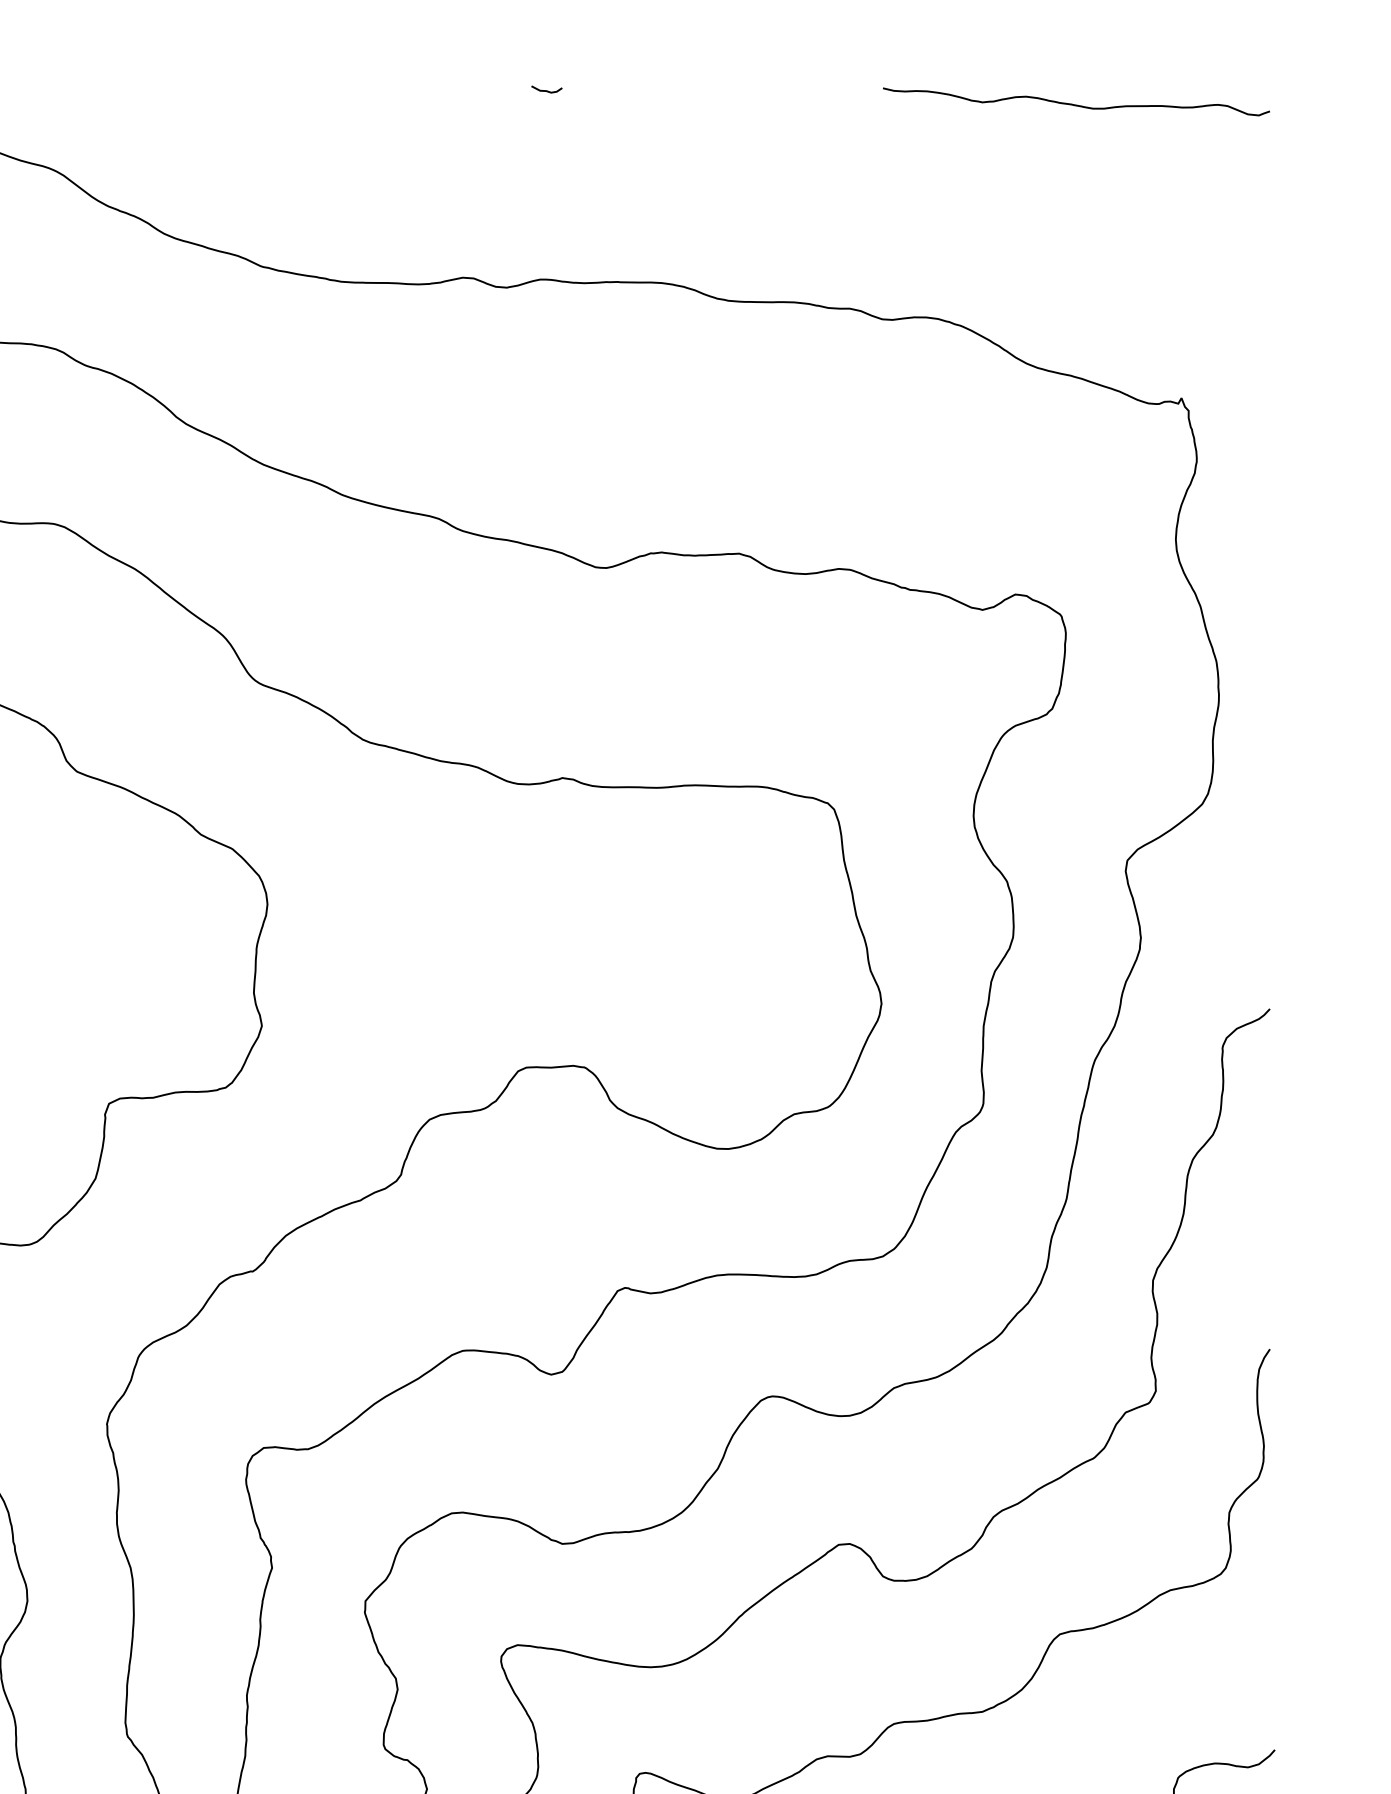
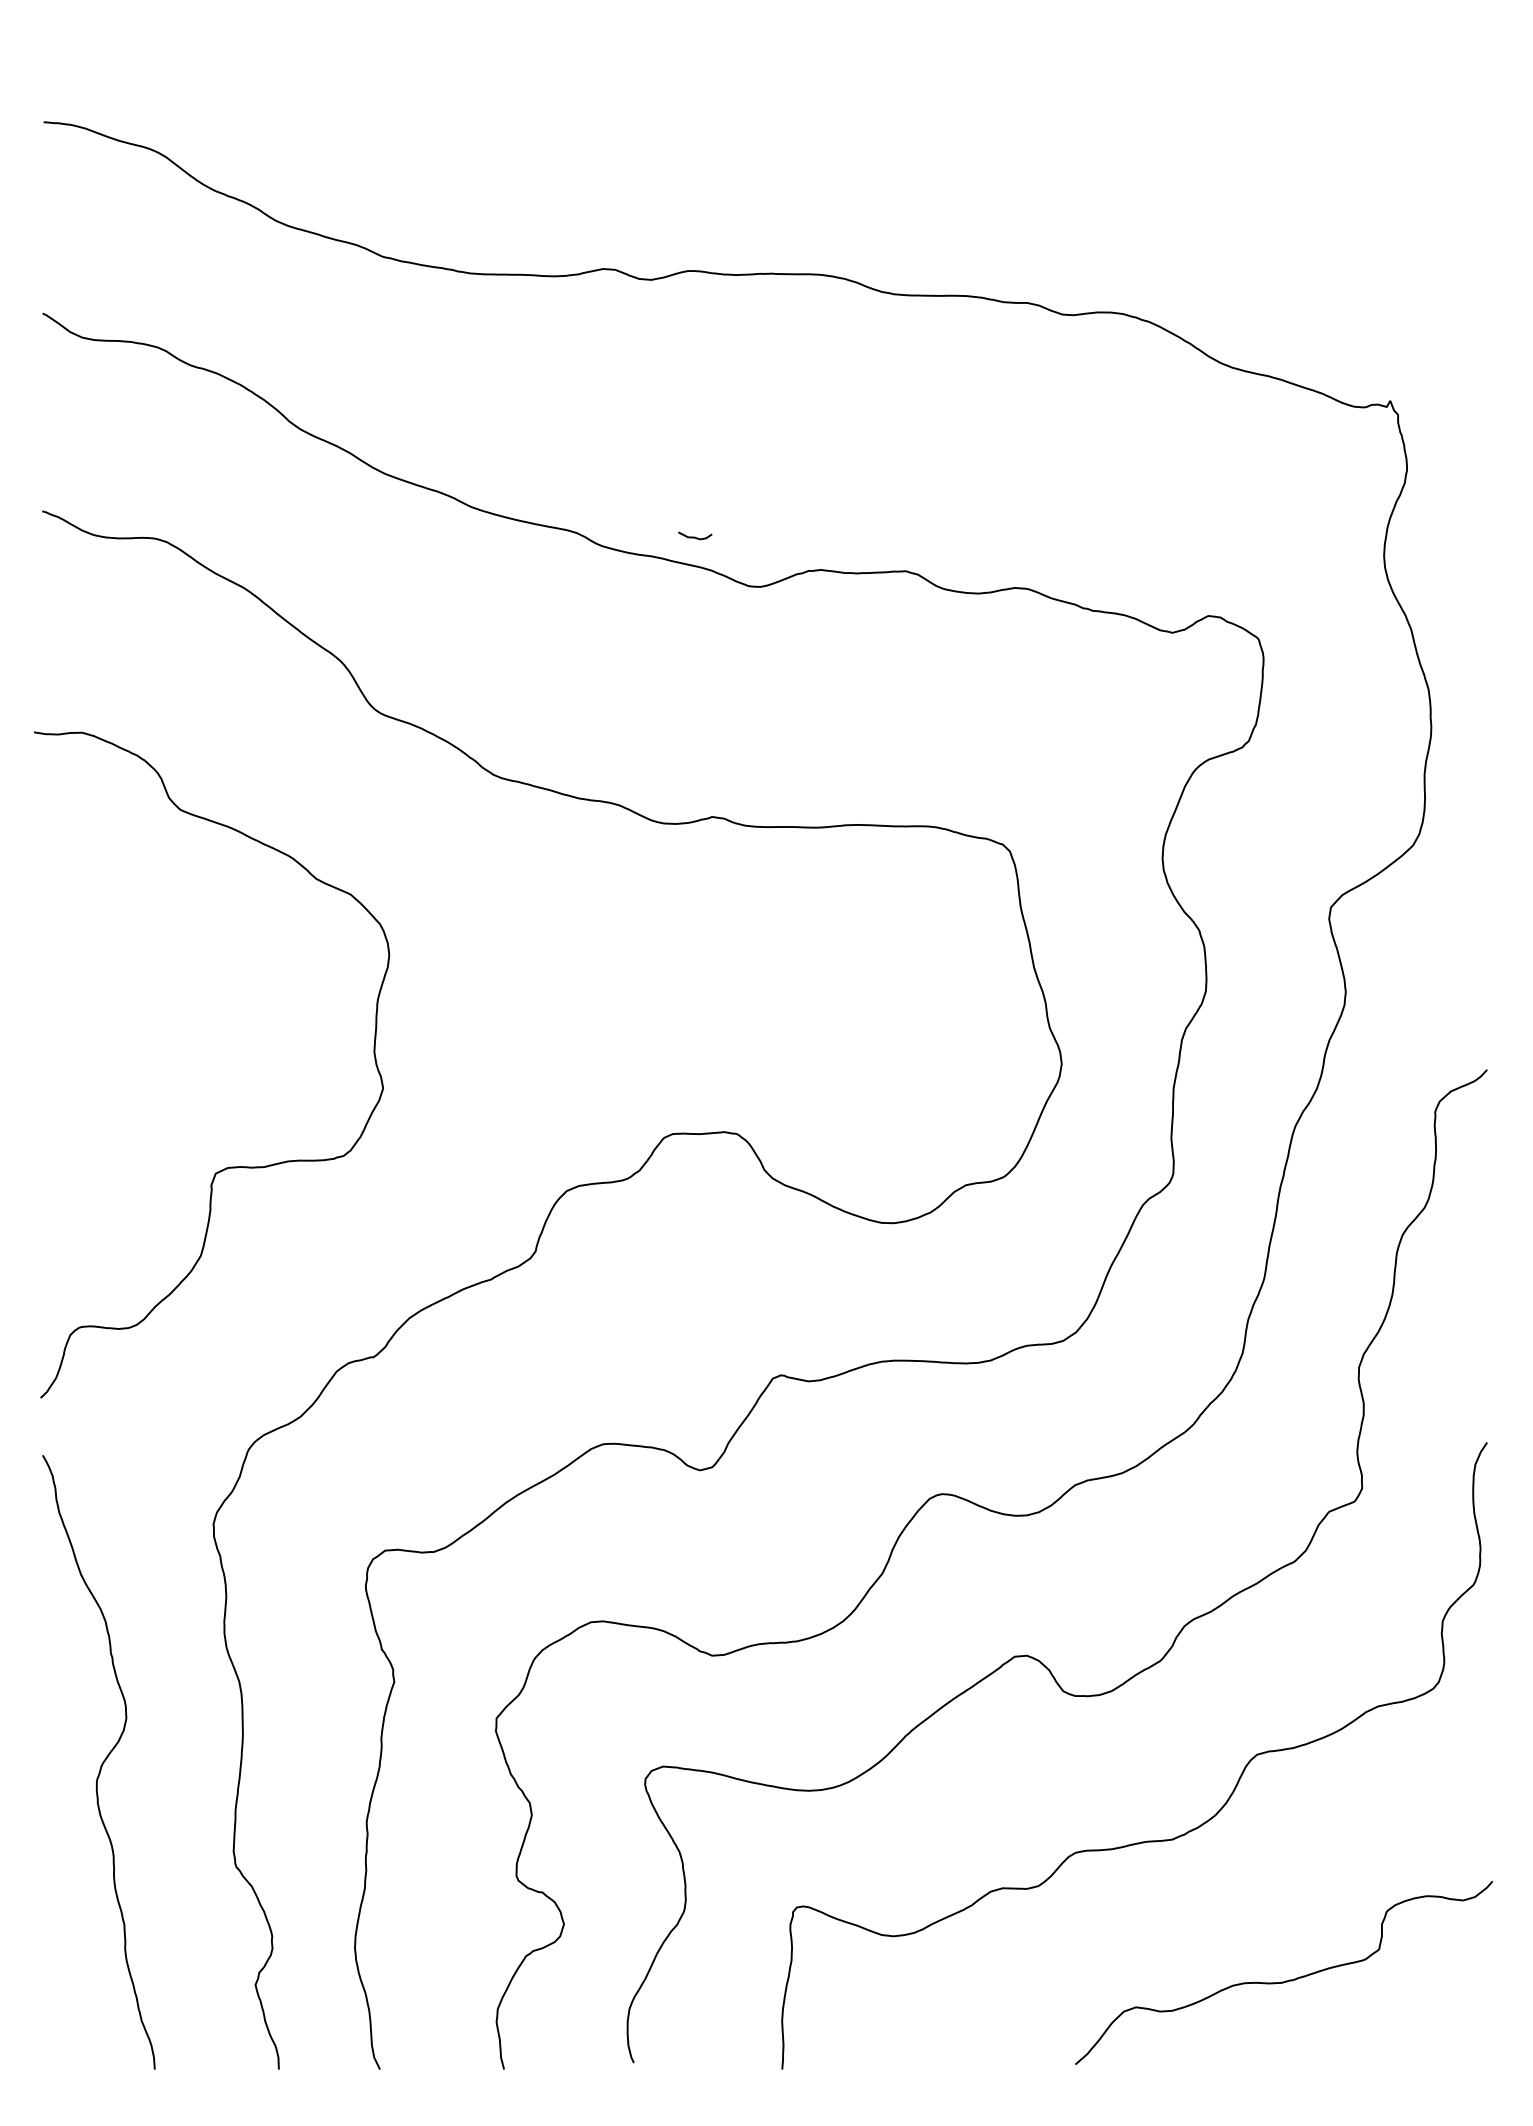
curve: (547, 90) -> (695, 536), moved
curve: (1076, 104) -> (1275, 79), removed

